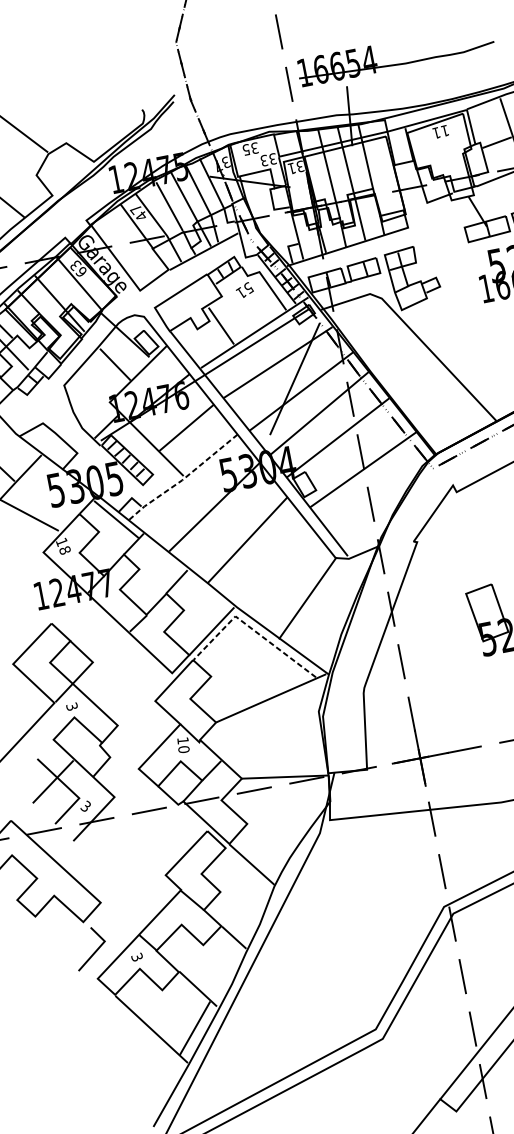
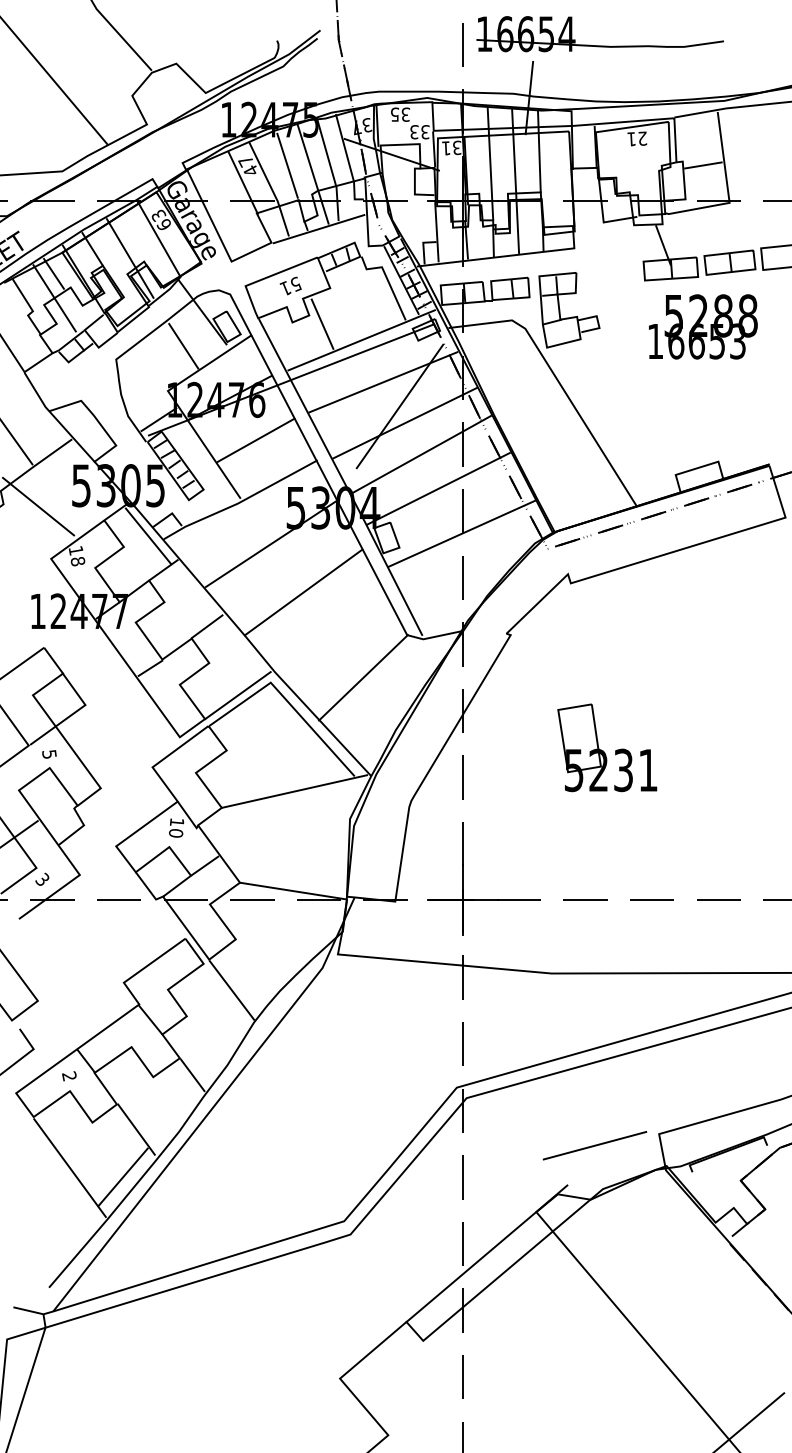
text: (444, 130) -> (642, 138), 11 -> 21
text: (244, 289) -> (290, 285), moved
line: (184, 479) -> (240, 502), dashed -> solid
line: (250, 627) -> (286, 700), dashed -> solid
text: (72, 706) -> (49, 754), 3 -> 5
text: (137, 957) -> (69, 1076), 3 -> 2

